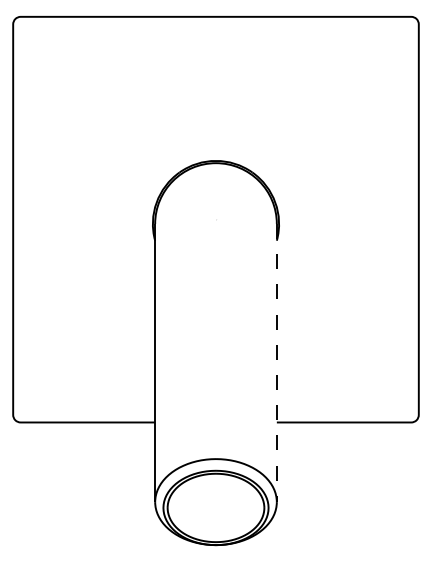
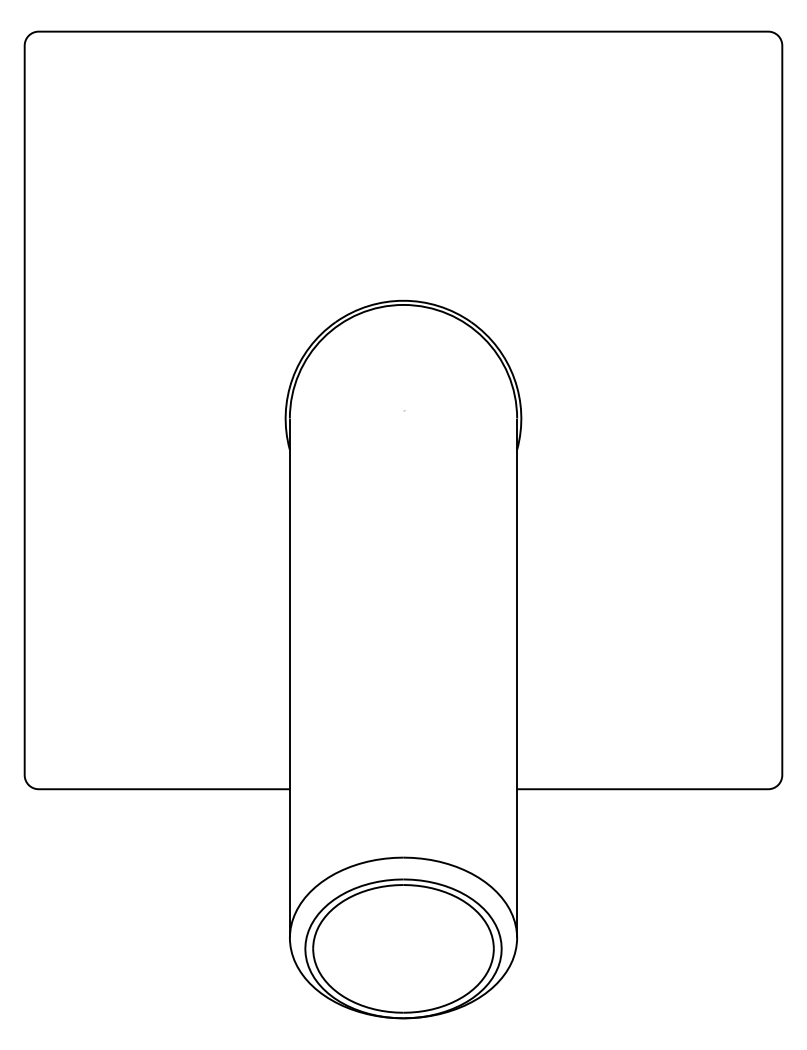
line: (276, 363) -> (516, 679), dashed -> solid

